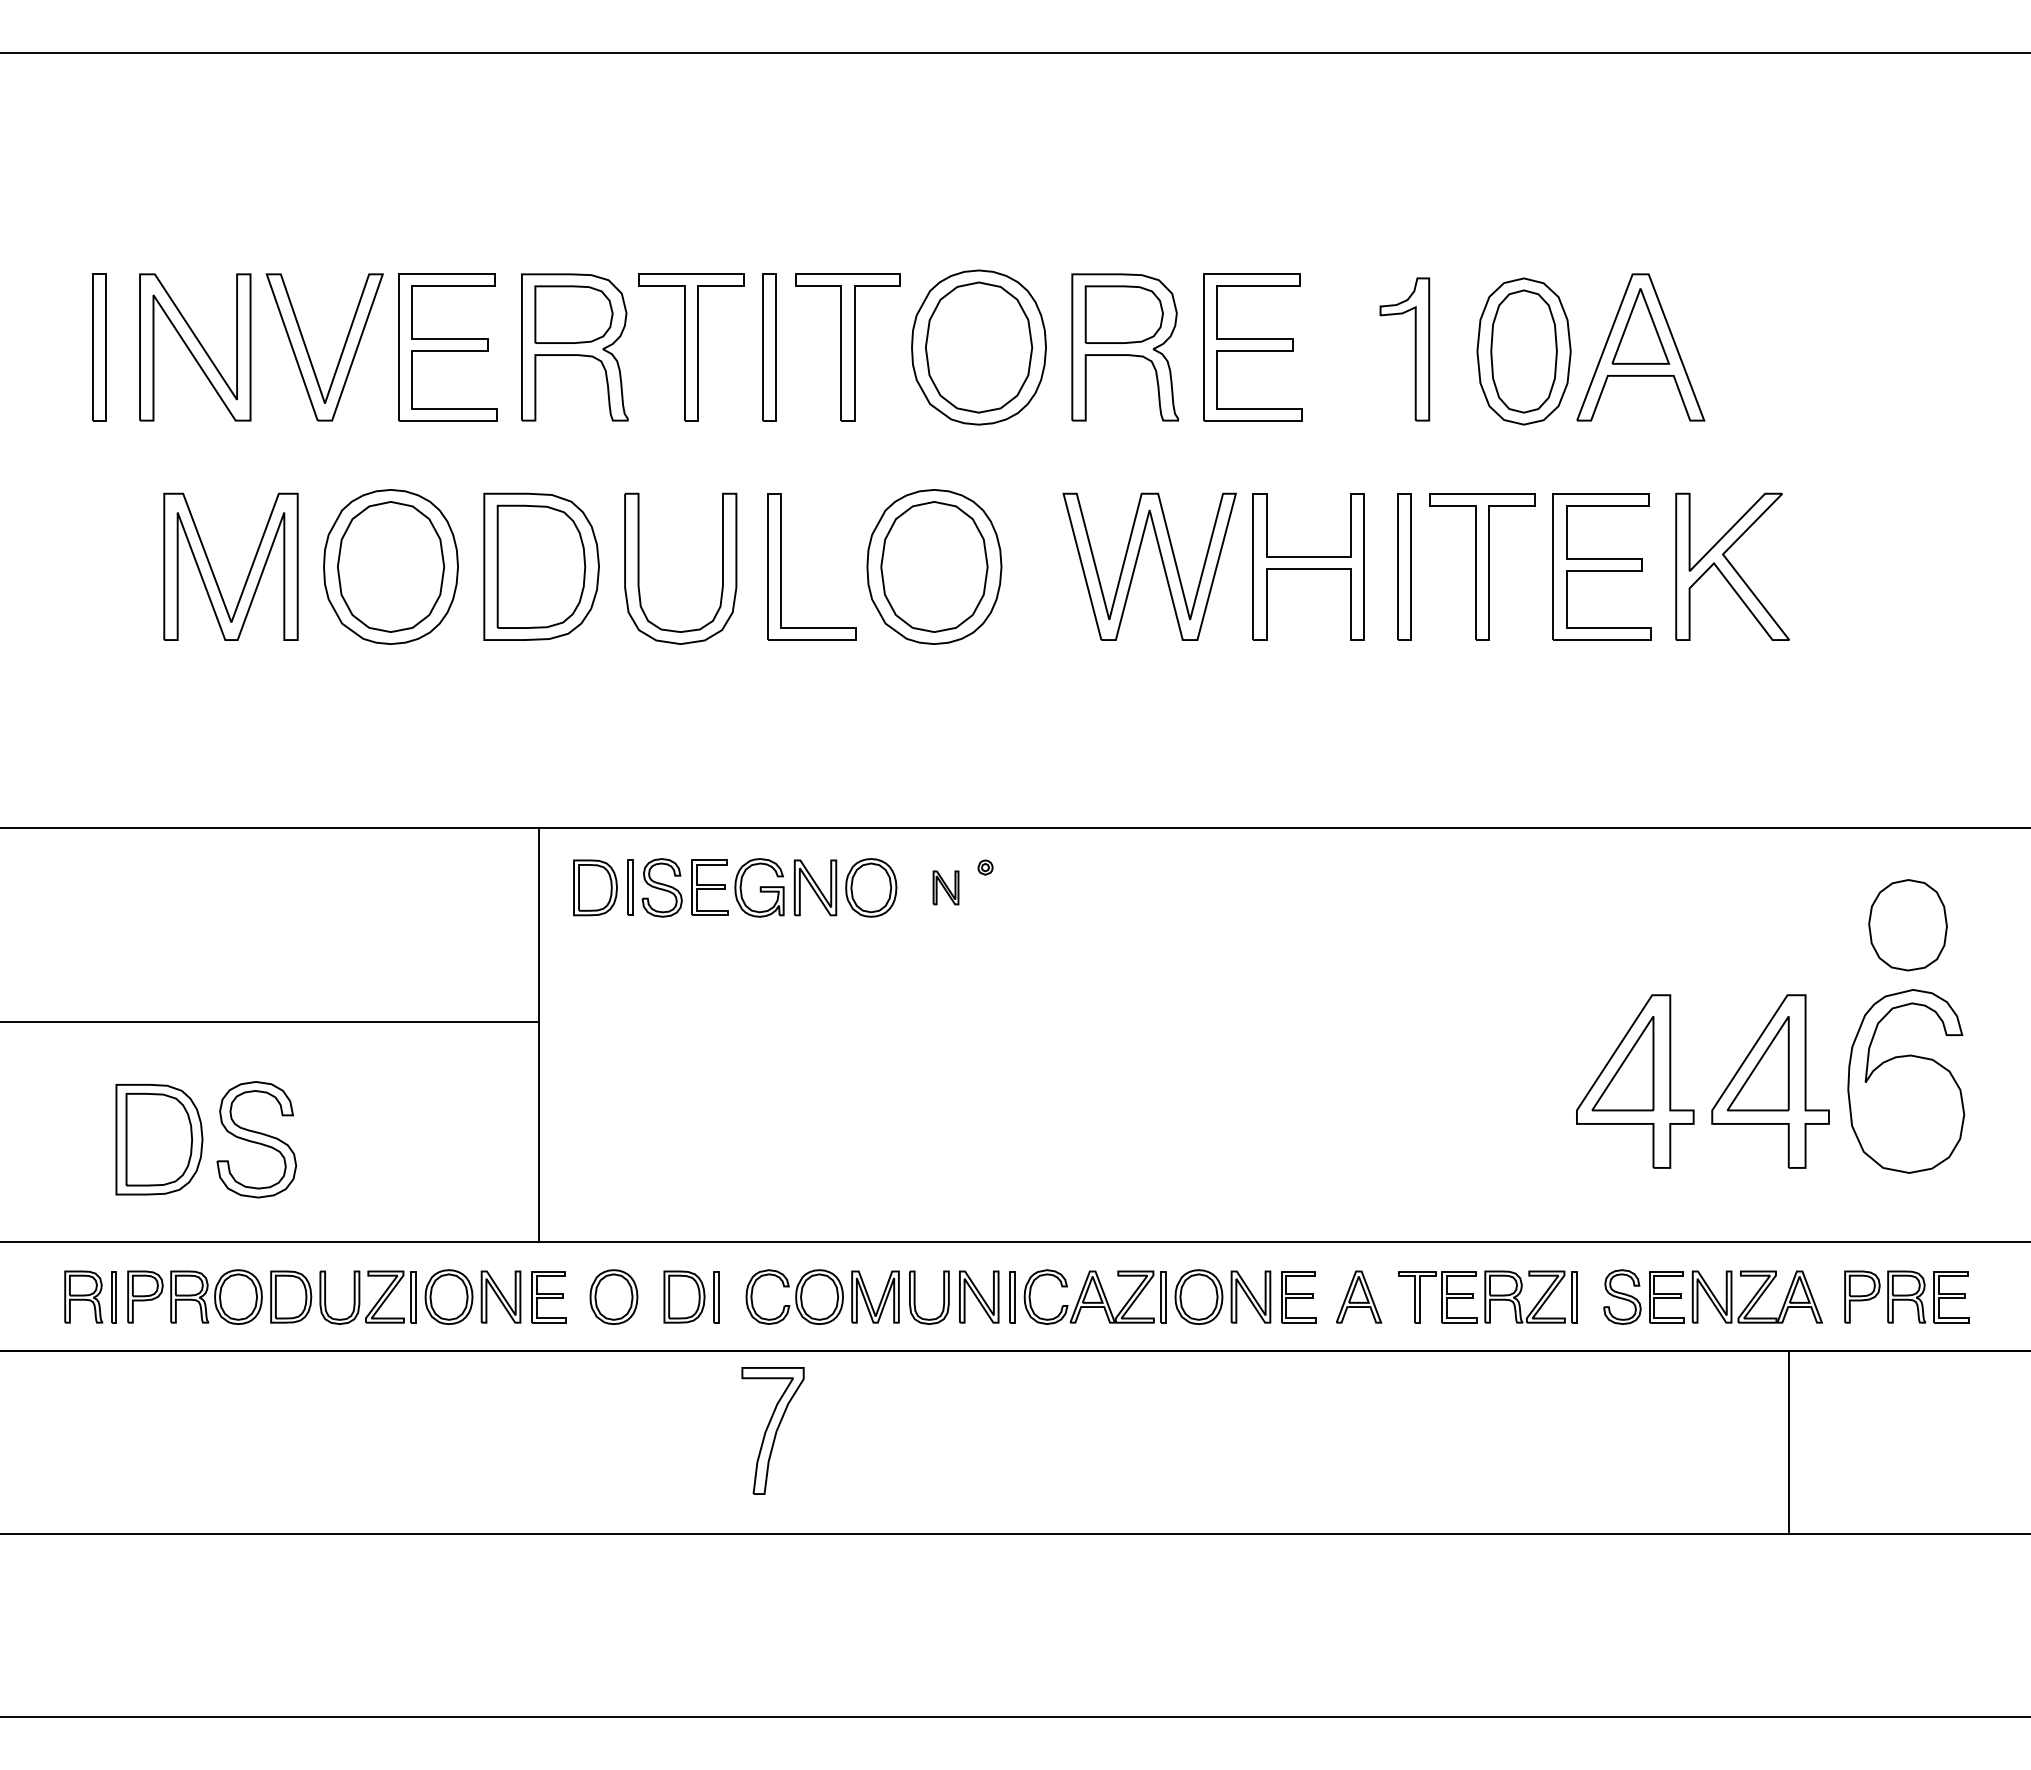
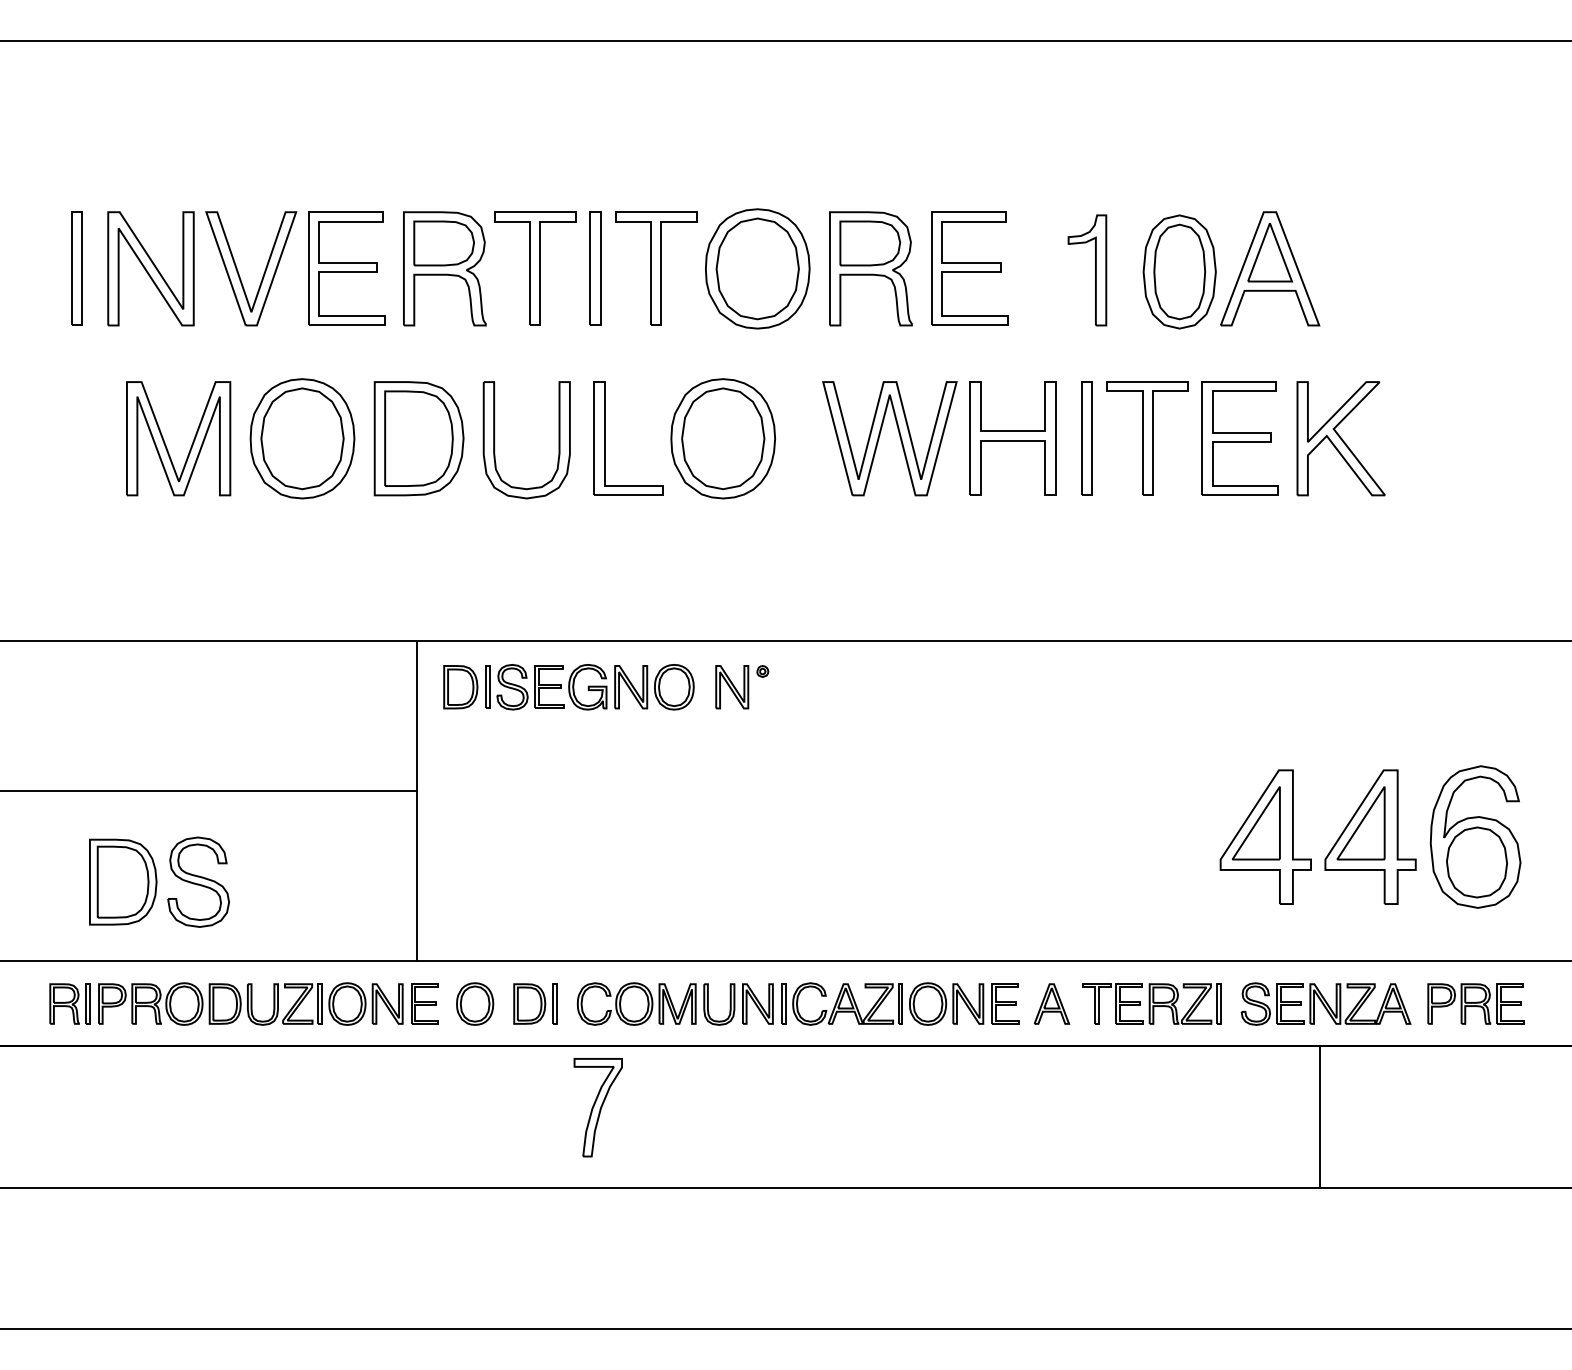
part: (945, 887) -> (731, 686), size x1.67
part: (1907, 925) -> (1476, 862), moved
line: (1789, 1442) -> (1320, 1116), moved

